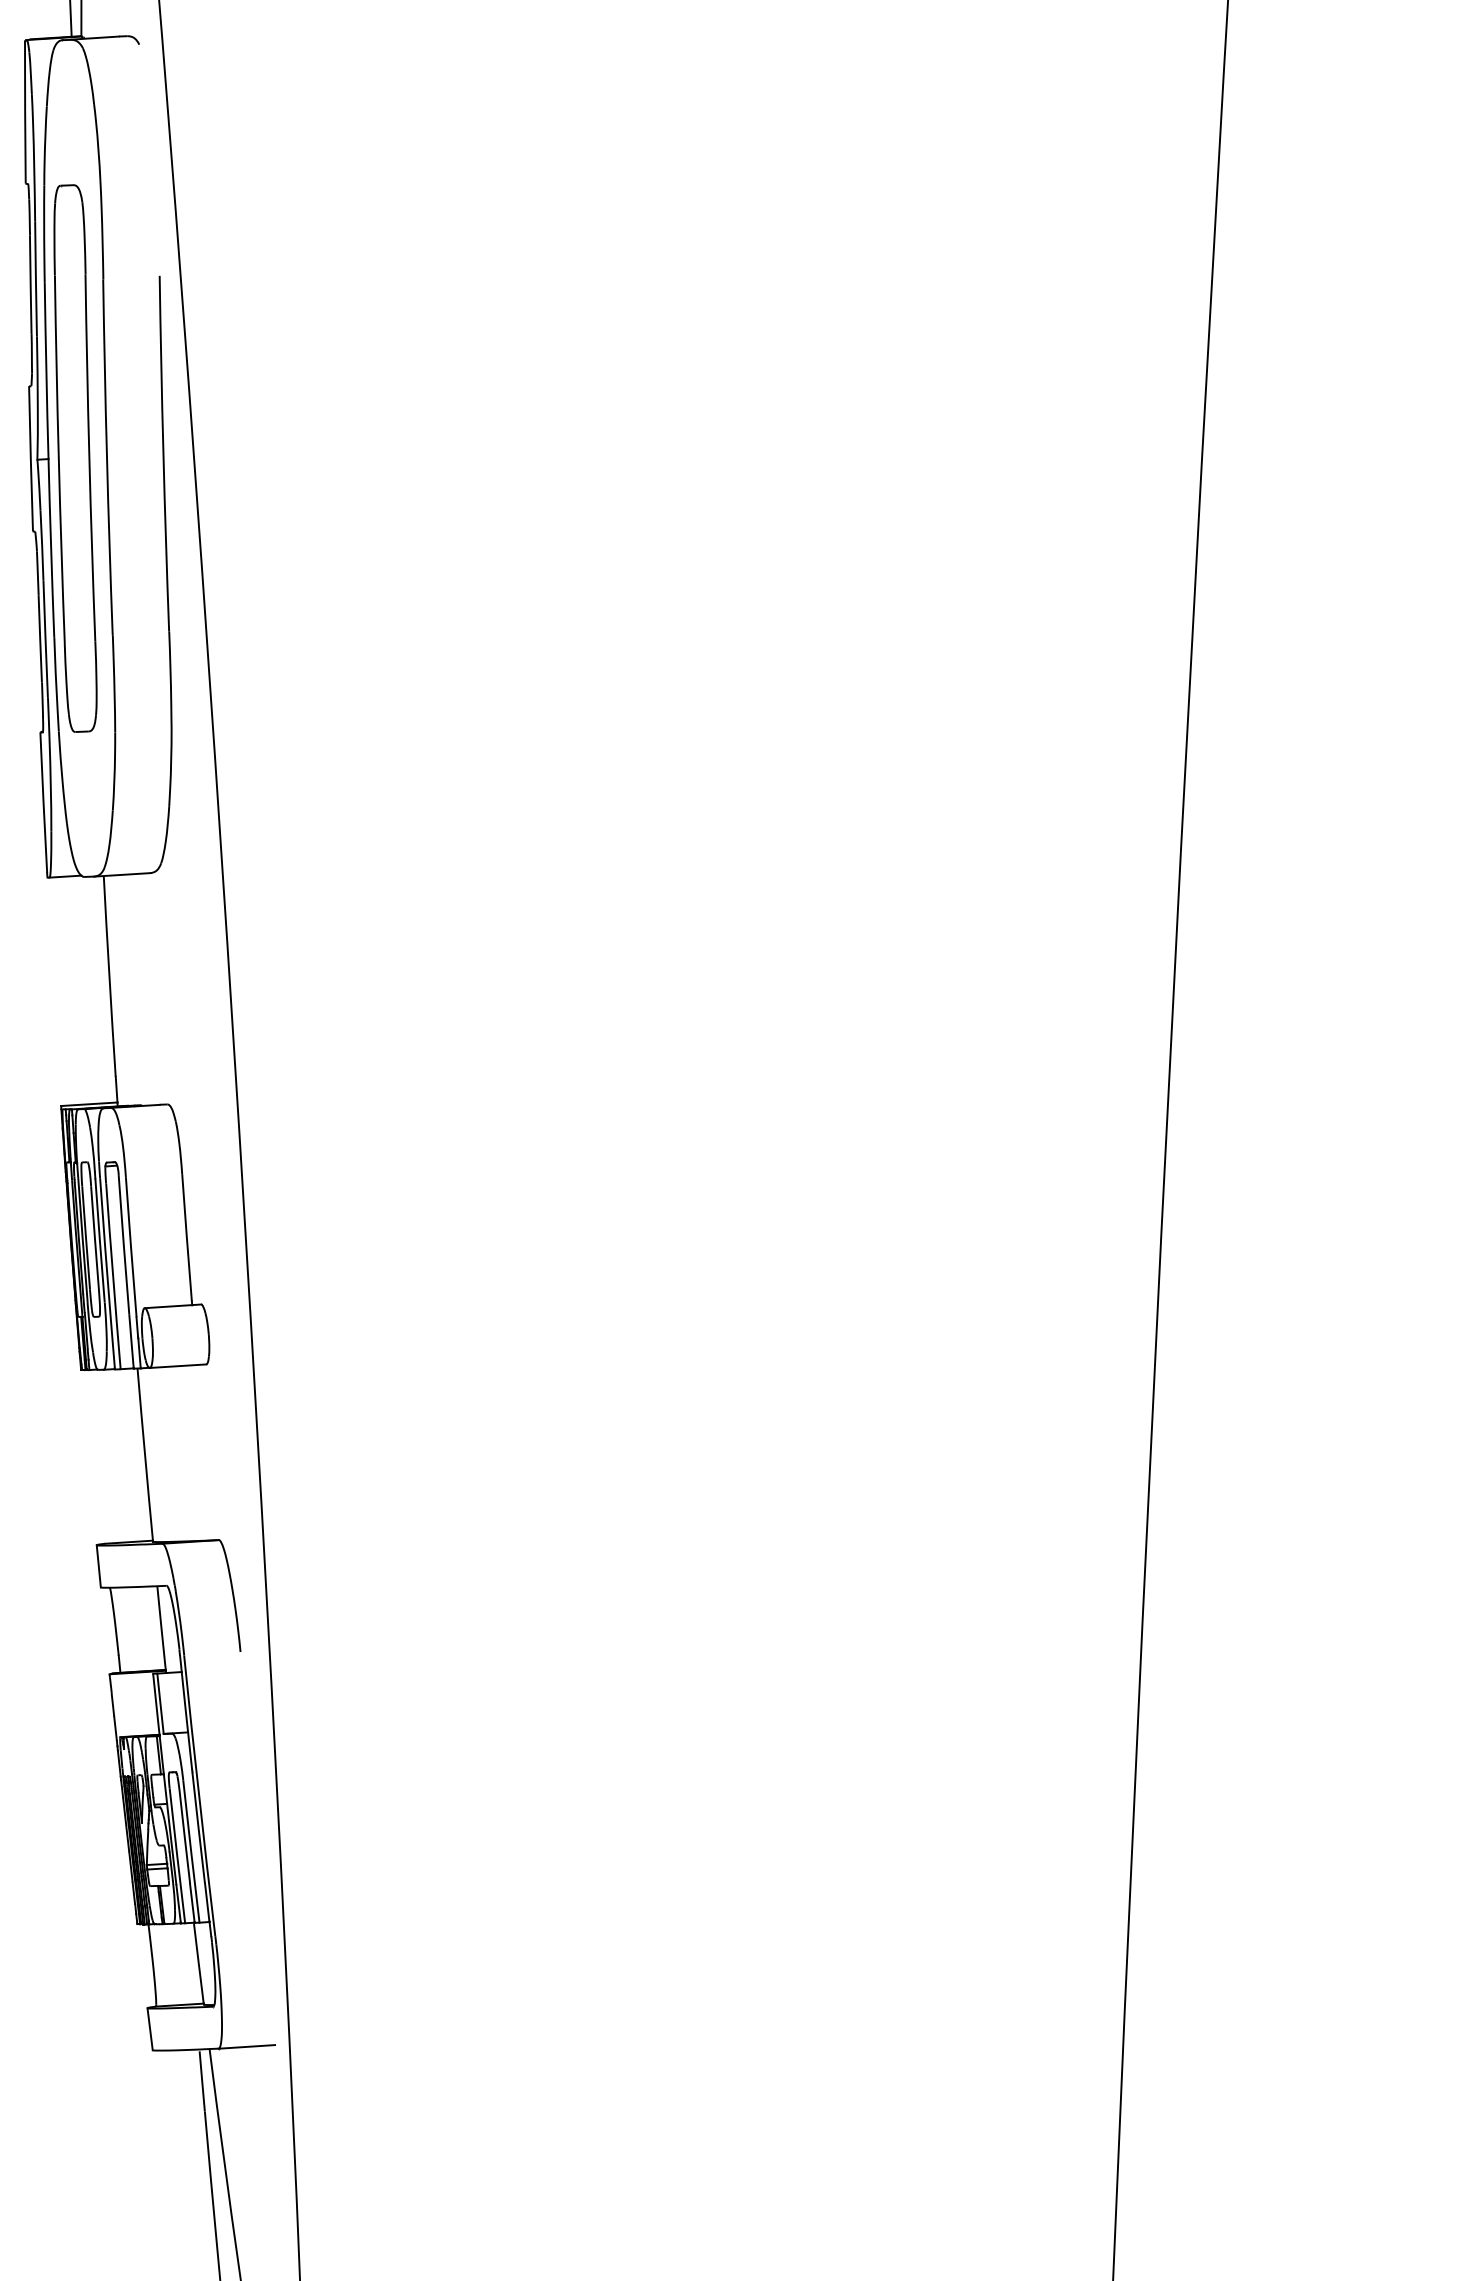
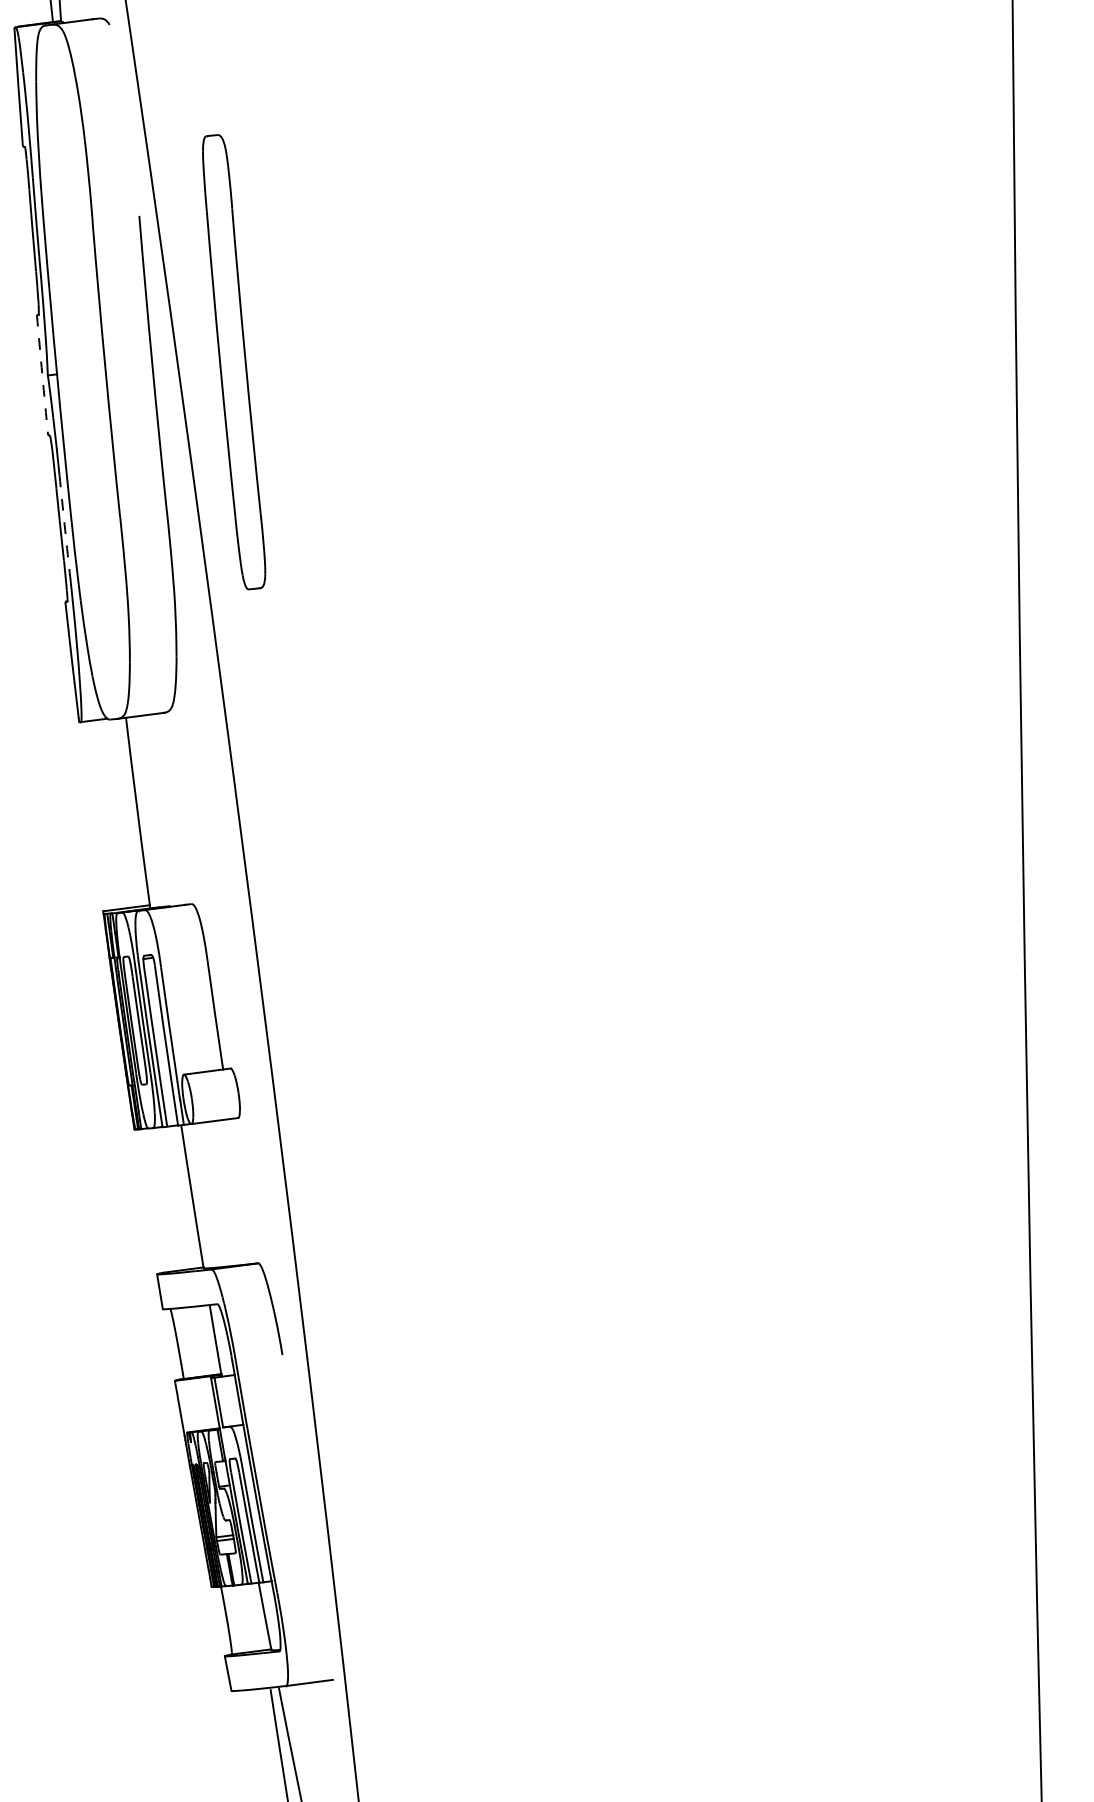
arc: (30, 458) -> (42, 374), solid -> dashed
part: (75, 458) -> (234, 362), moved
arc: (45, 639) -> (64, 524), solid -> dashed

